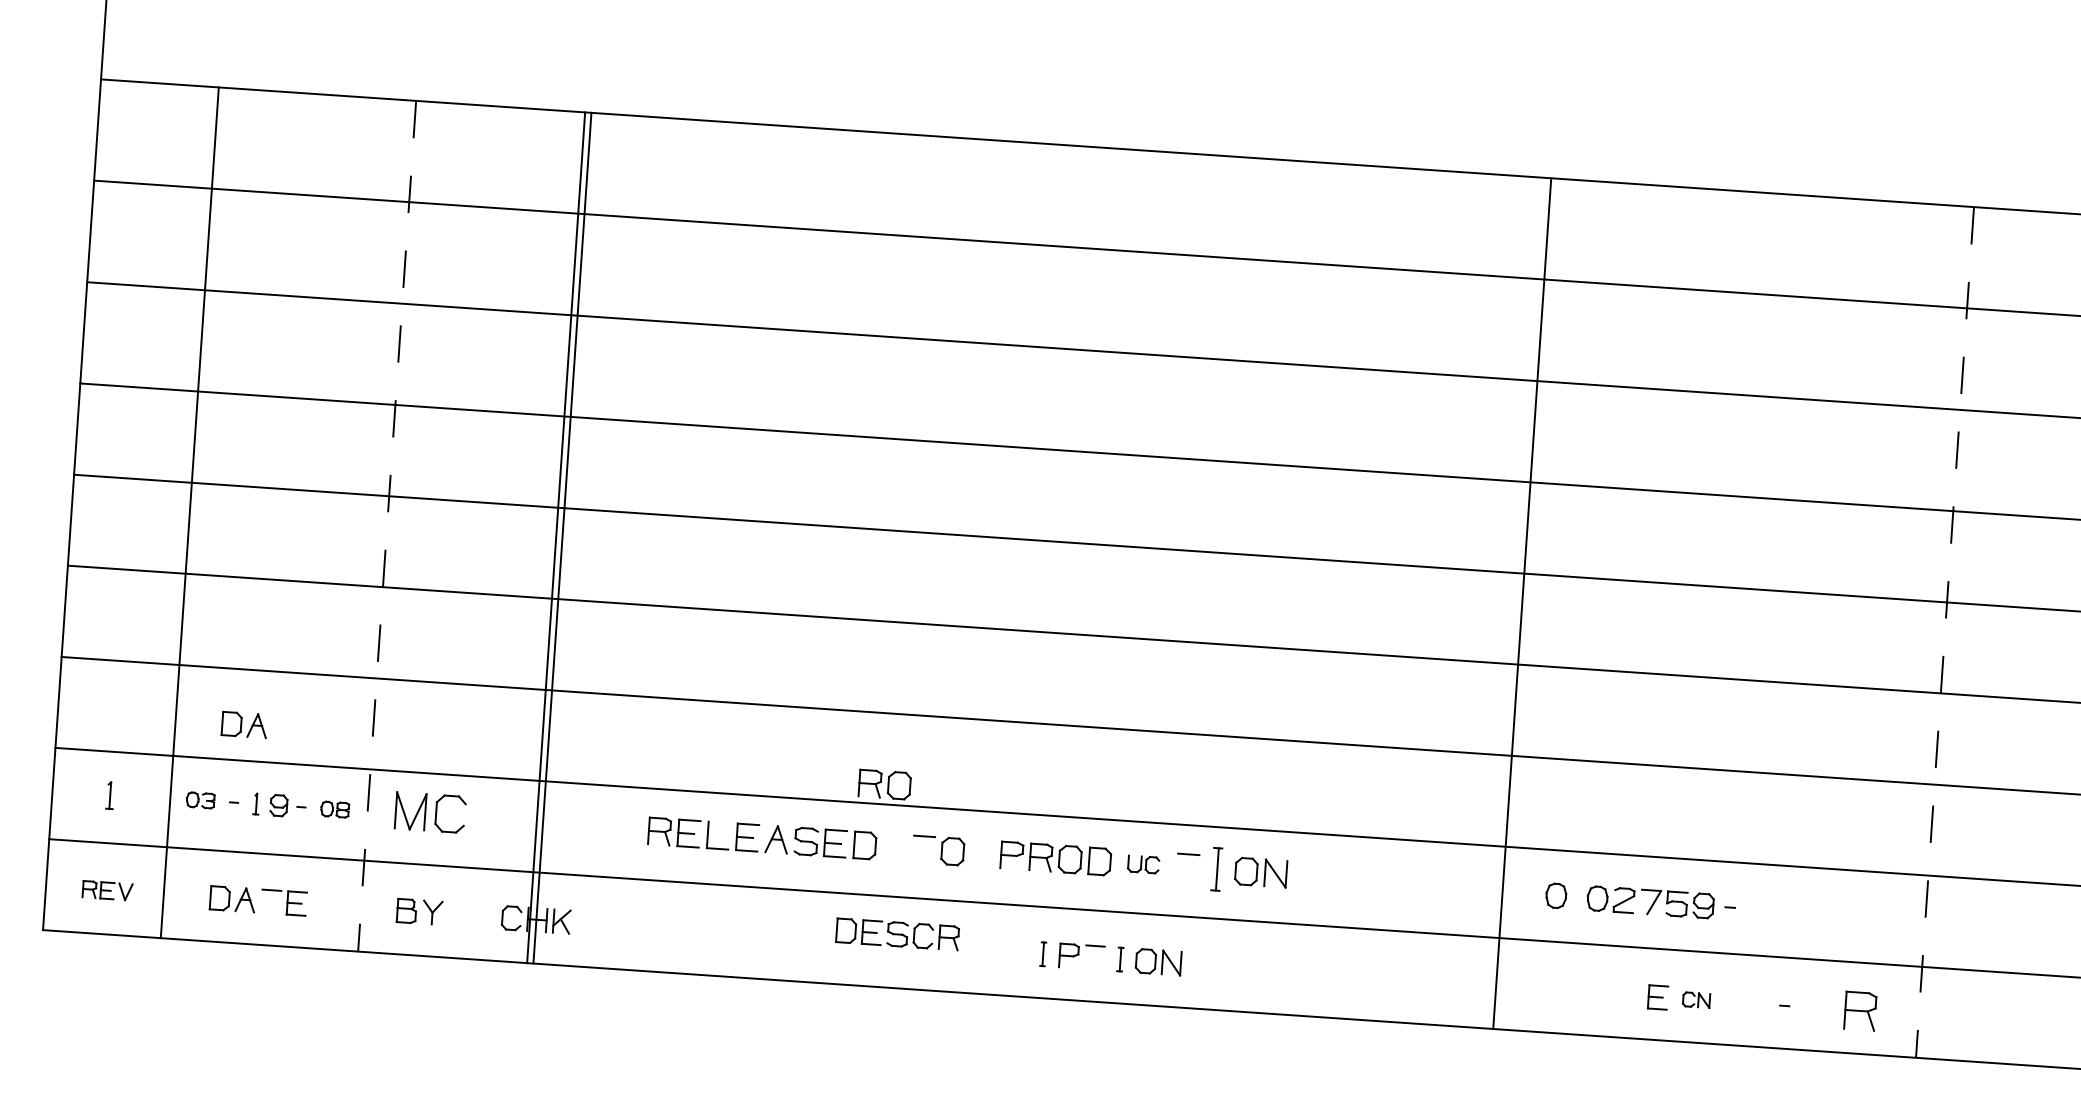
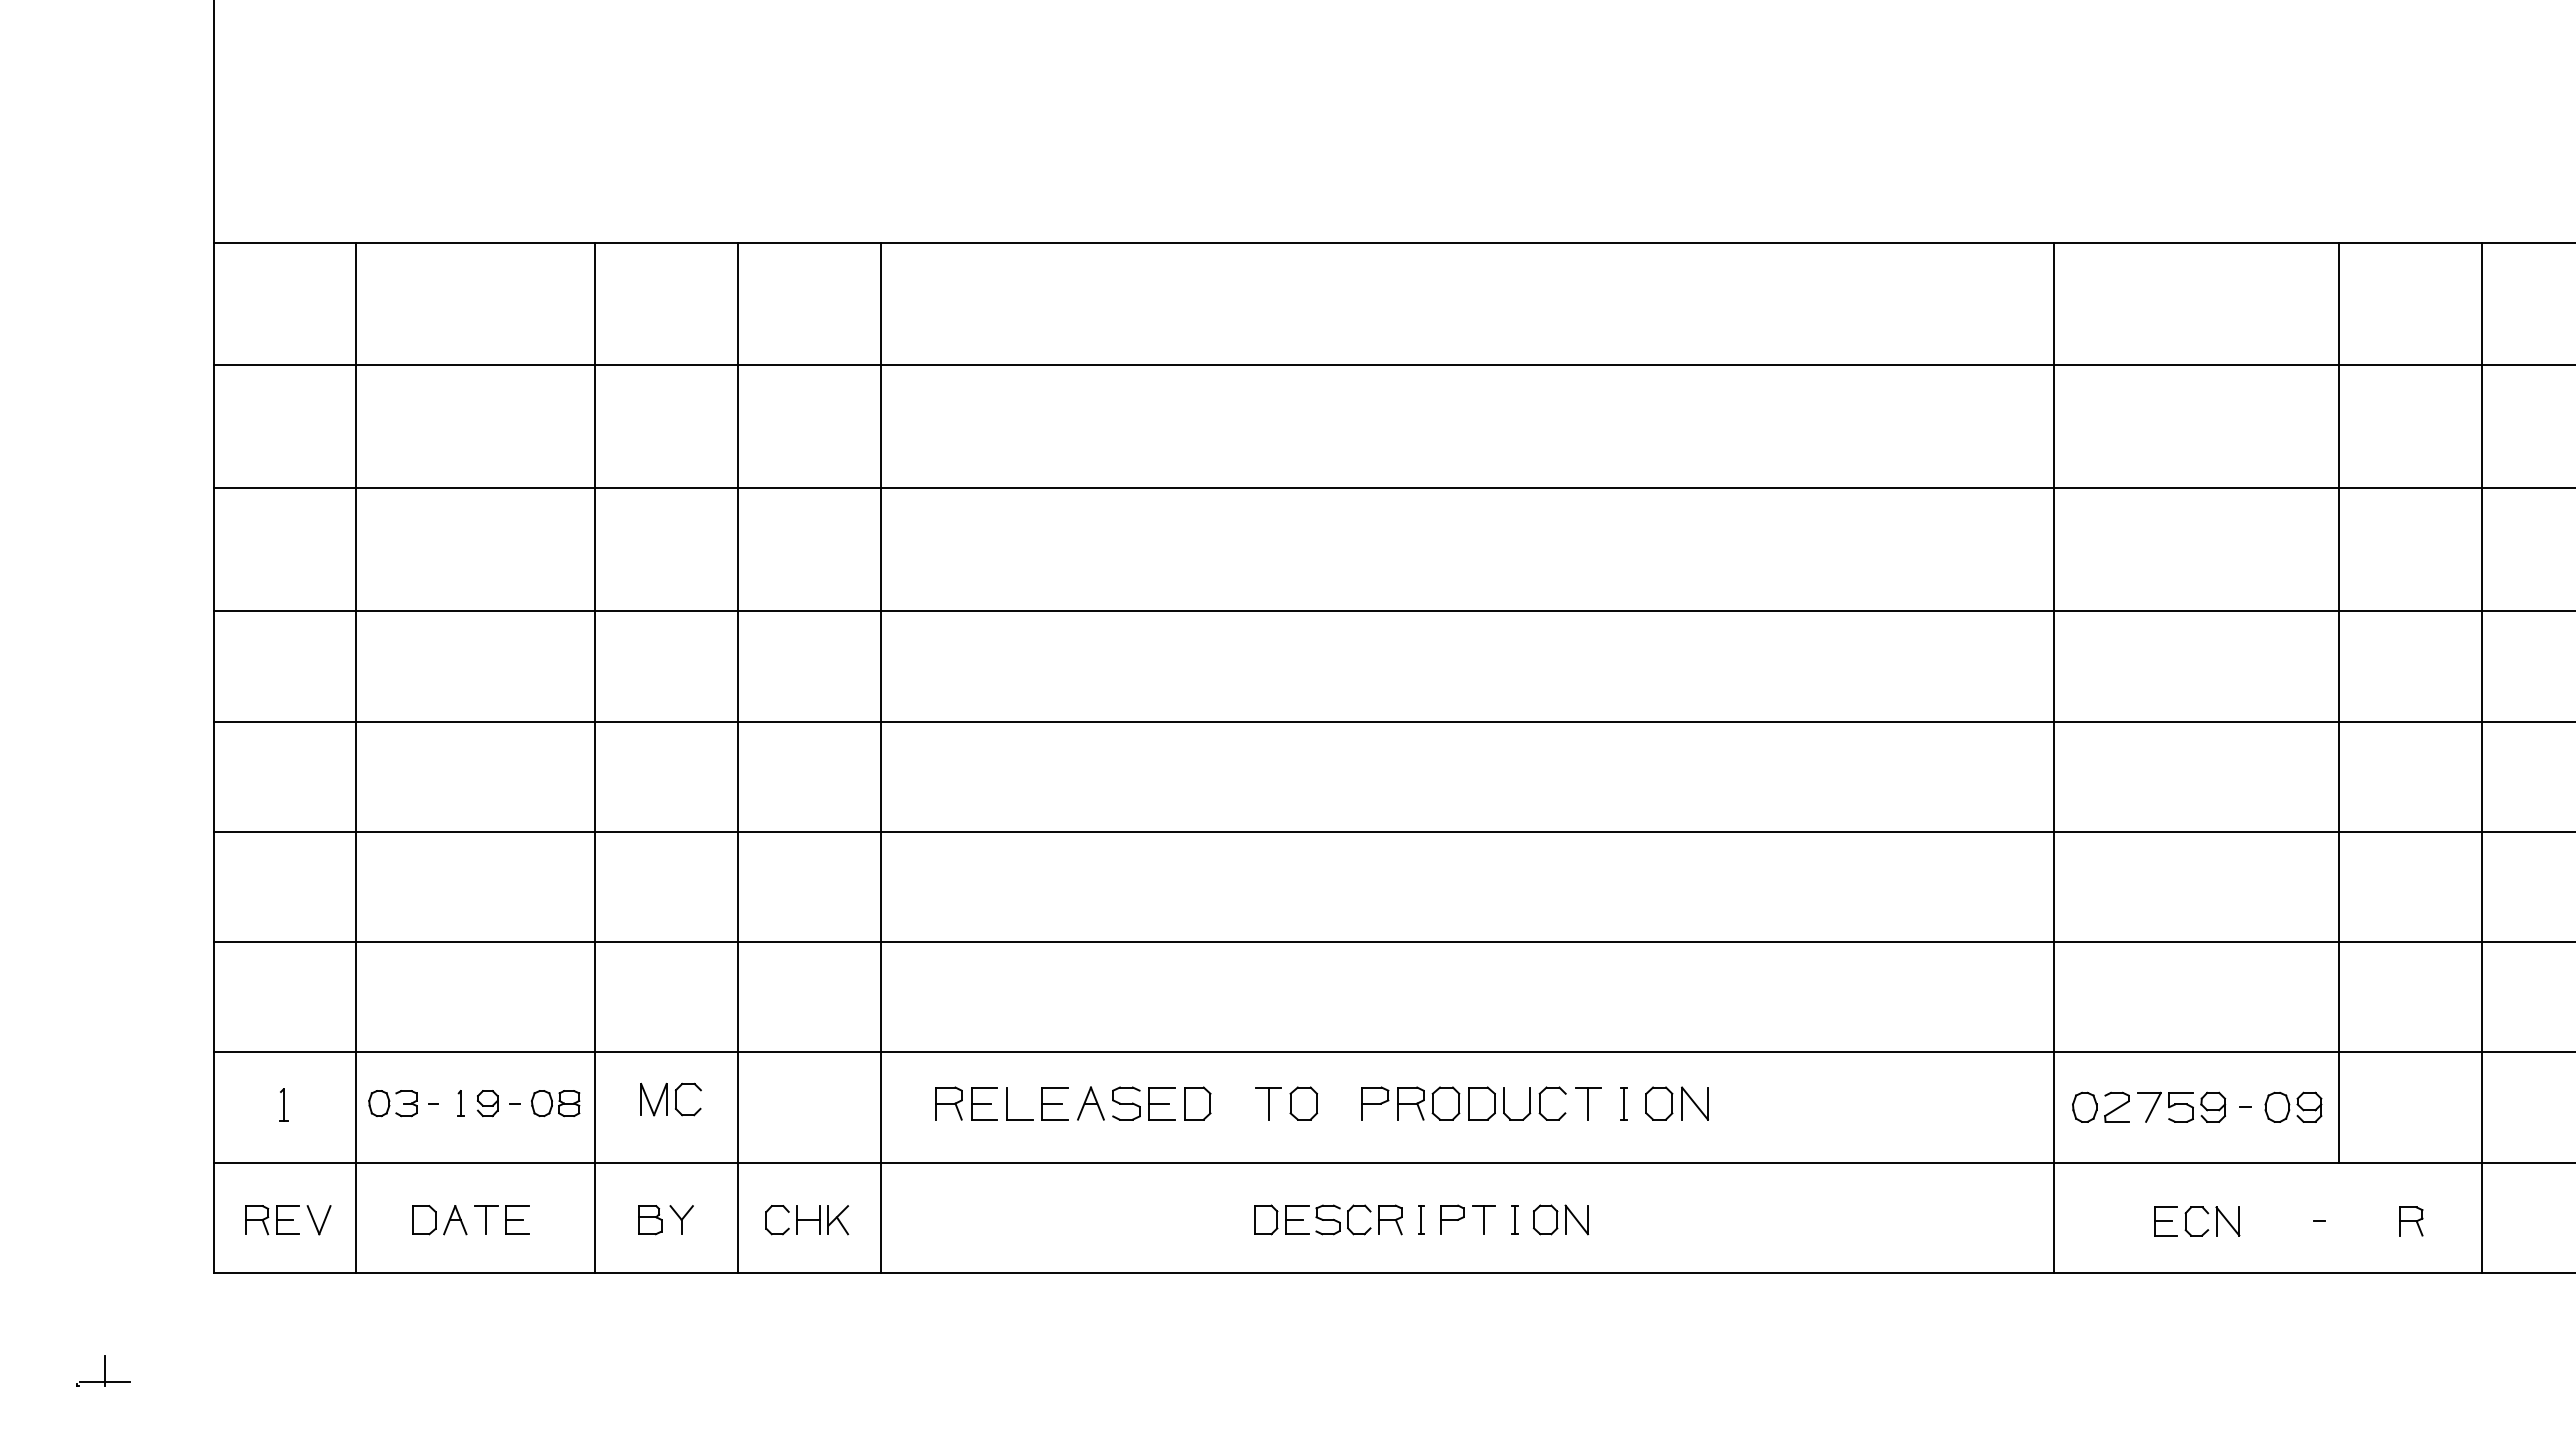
line: (387, 526) -> (595, 758), dashed -> solid
line: (555, 537) -> (737, 757), moved
line: (562, 537) -> (880, 757), moved
line: (1830, 578) -> (2339, 702), added
line: (1521, 603) -> (2053, 757), moved
line: (1944, 632) -> (2481, 758), dashed -> solid
part: (244, 725) -> (439, 1009), removed
part: (884, 784) -> (1216, 1028), removed
part: (200, 800) -> (392, 1103), size x1.43
part: (334, 809) -> (555, 1103), size x1.43
part: (430, 812) -> (670, 1099), size x0.71
line: (923, 849) -> (1268, 1103), added
part: (1143, 864) -> (1534, 1103), size x1.67
line: (1187, 867) -> (1588, 1103), added
part: (1216, 869) -> (1623, 1103), size x0.62
part: (107, 891) -> (288, 1220), size x1.43
part: (1556, 895) -> (2034, 1106), removed
line: (271, 902) -> (486, 1220), added
part: (1769, 909) -> (2293, 1106), added
part: (897, 934) -> (1328, 1219), moved
line: (1094, 957) -> (1483, 1219), added
part: (1696, 1000) -> (2212, 1221), size x1.67
part: (1860, 1011) -> (2411, 1221), size x0.62

